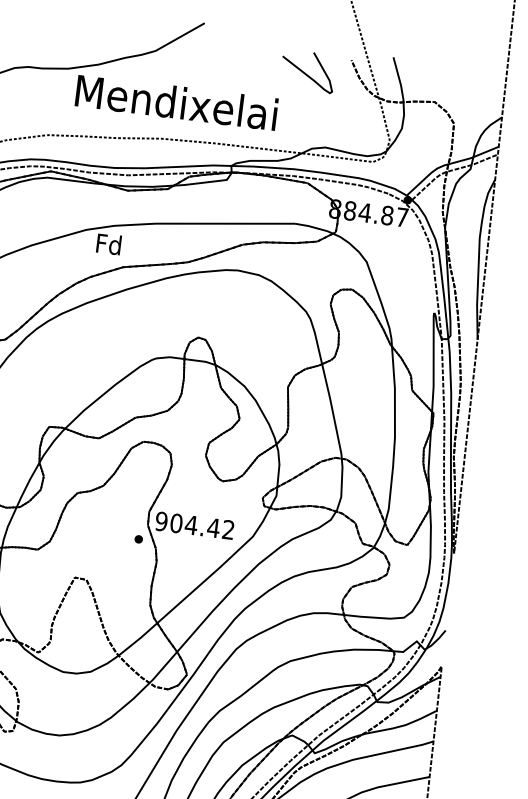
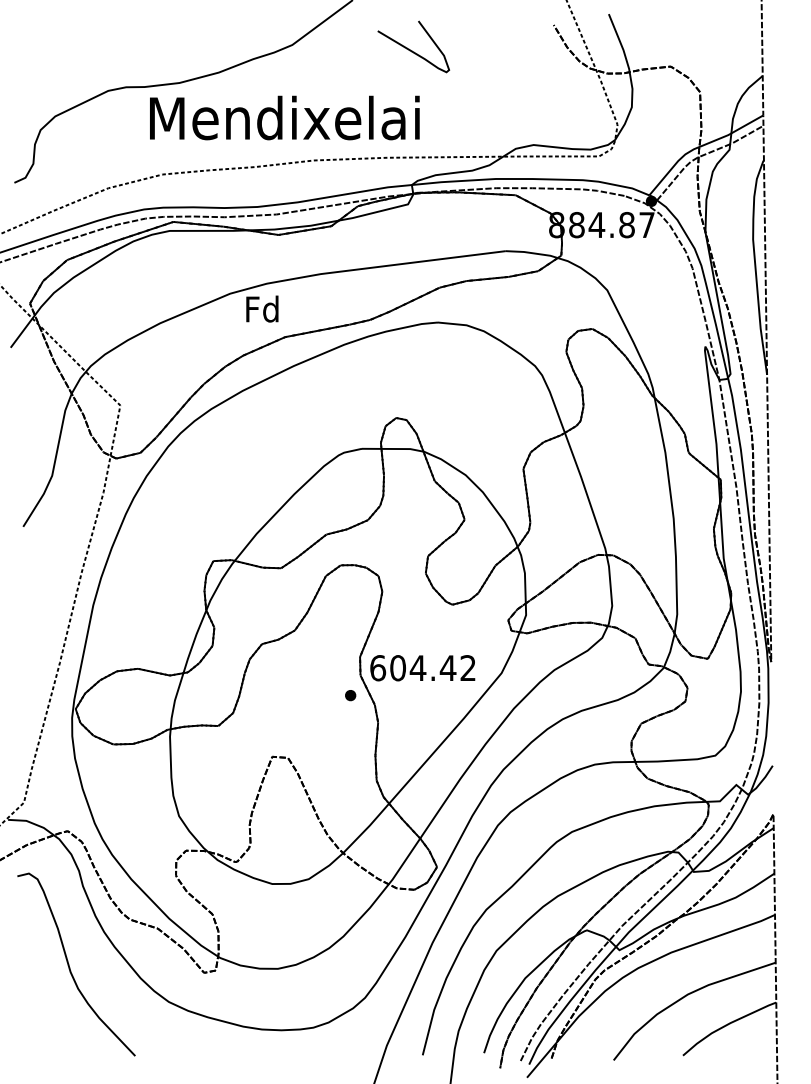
curve: (306, 73) -> (412, 50), moved
text: (176, 102) -> (284, 117), moved
text: (161, 521) -> (378, 668), 904.42 -> 604.42

